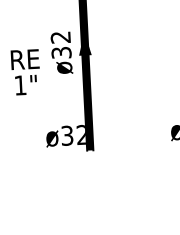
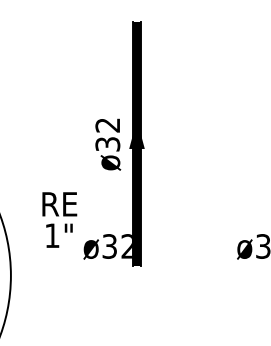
text: (25, 71) -> (59, 219), moved

